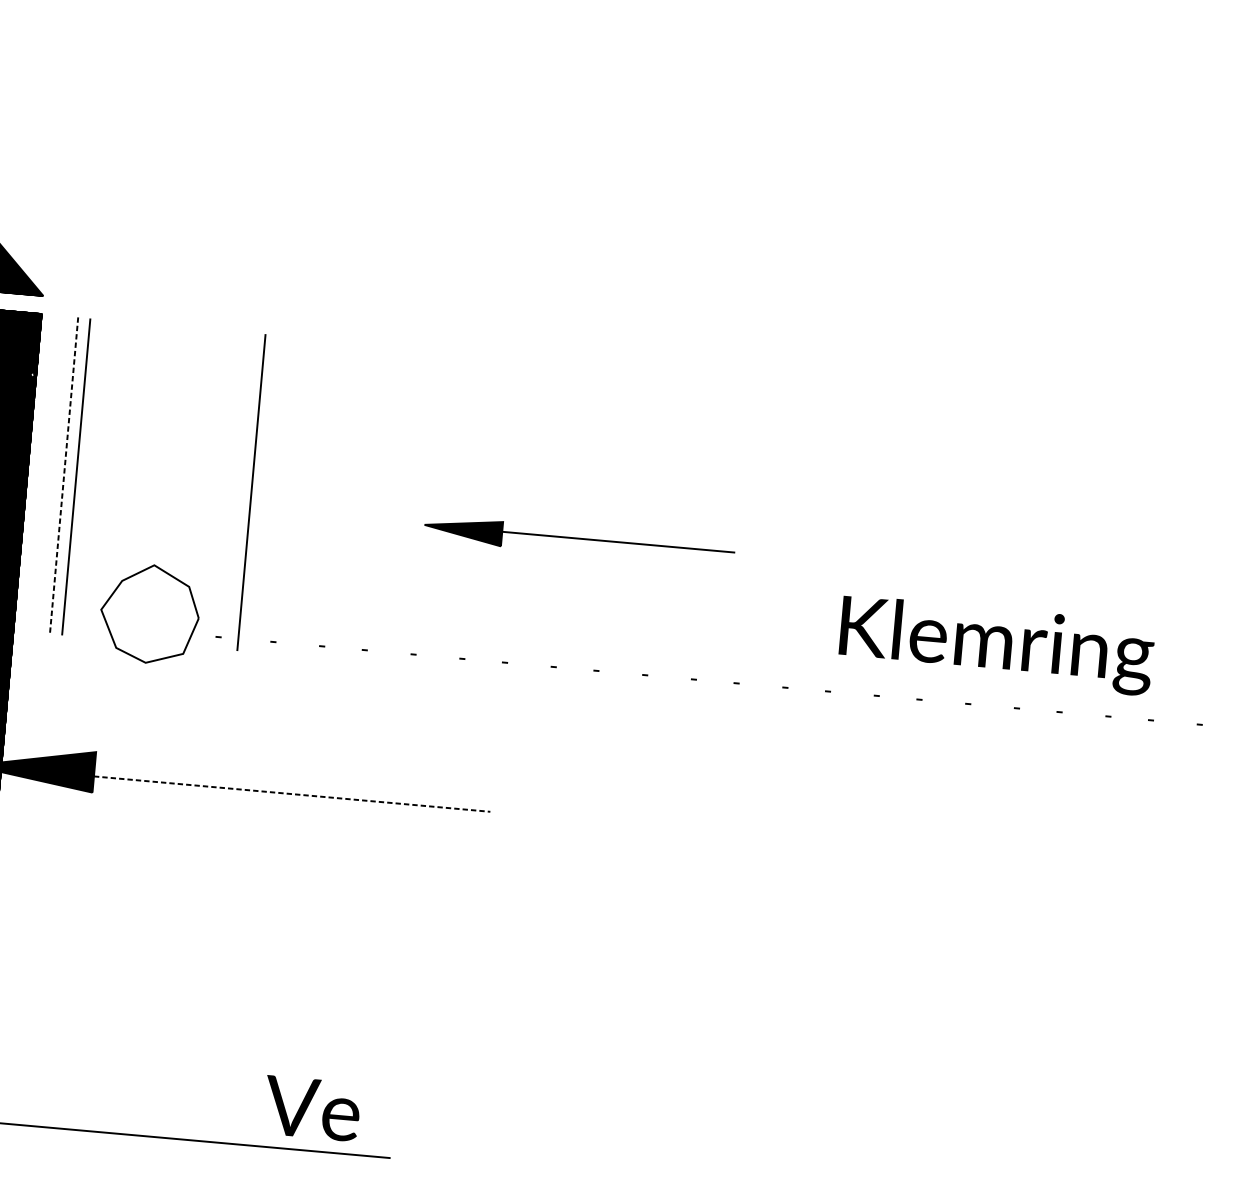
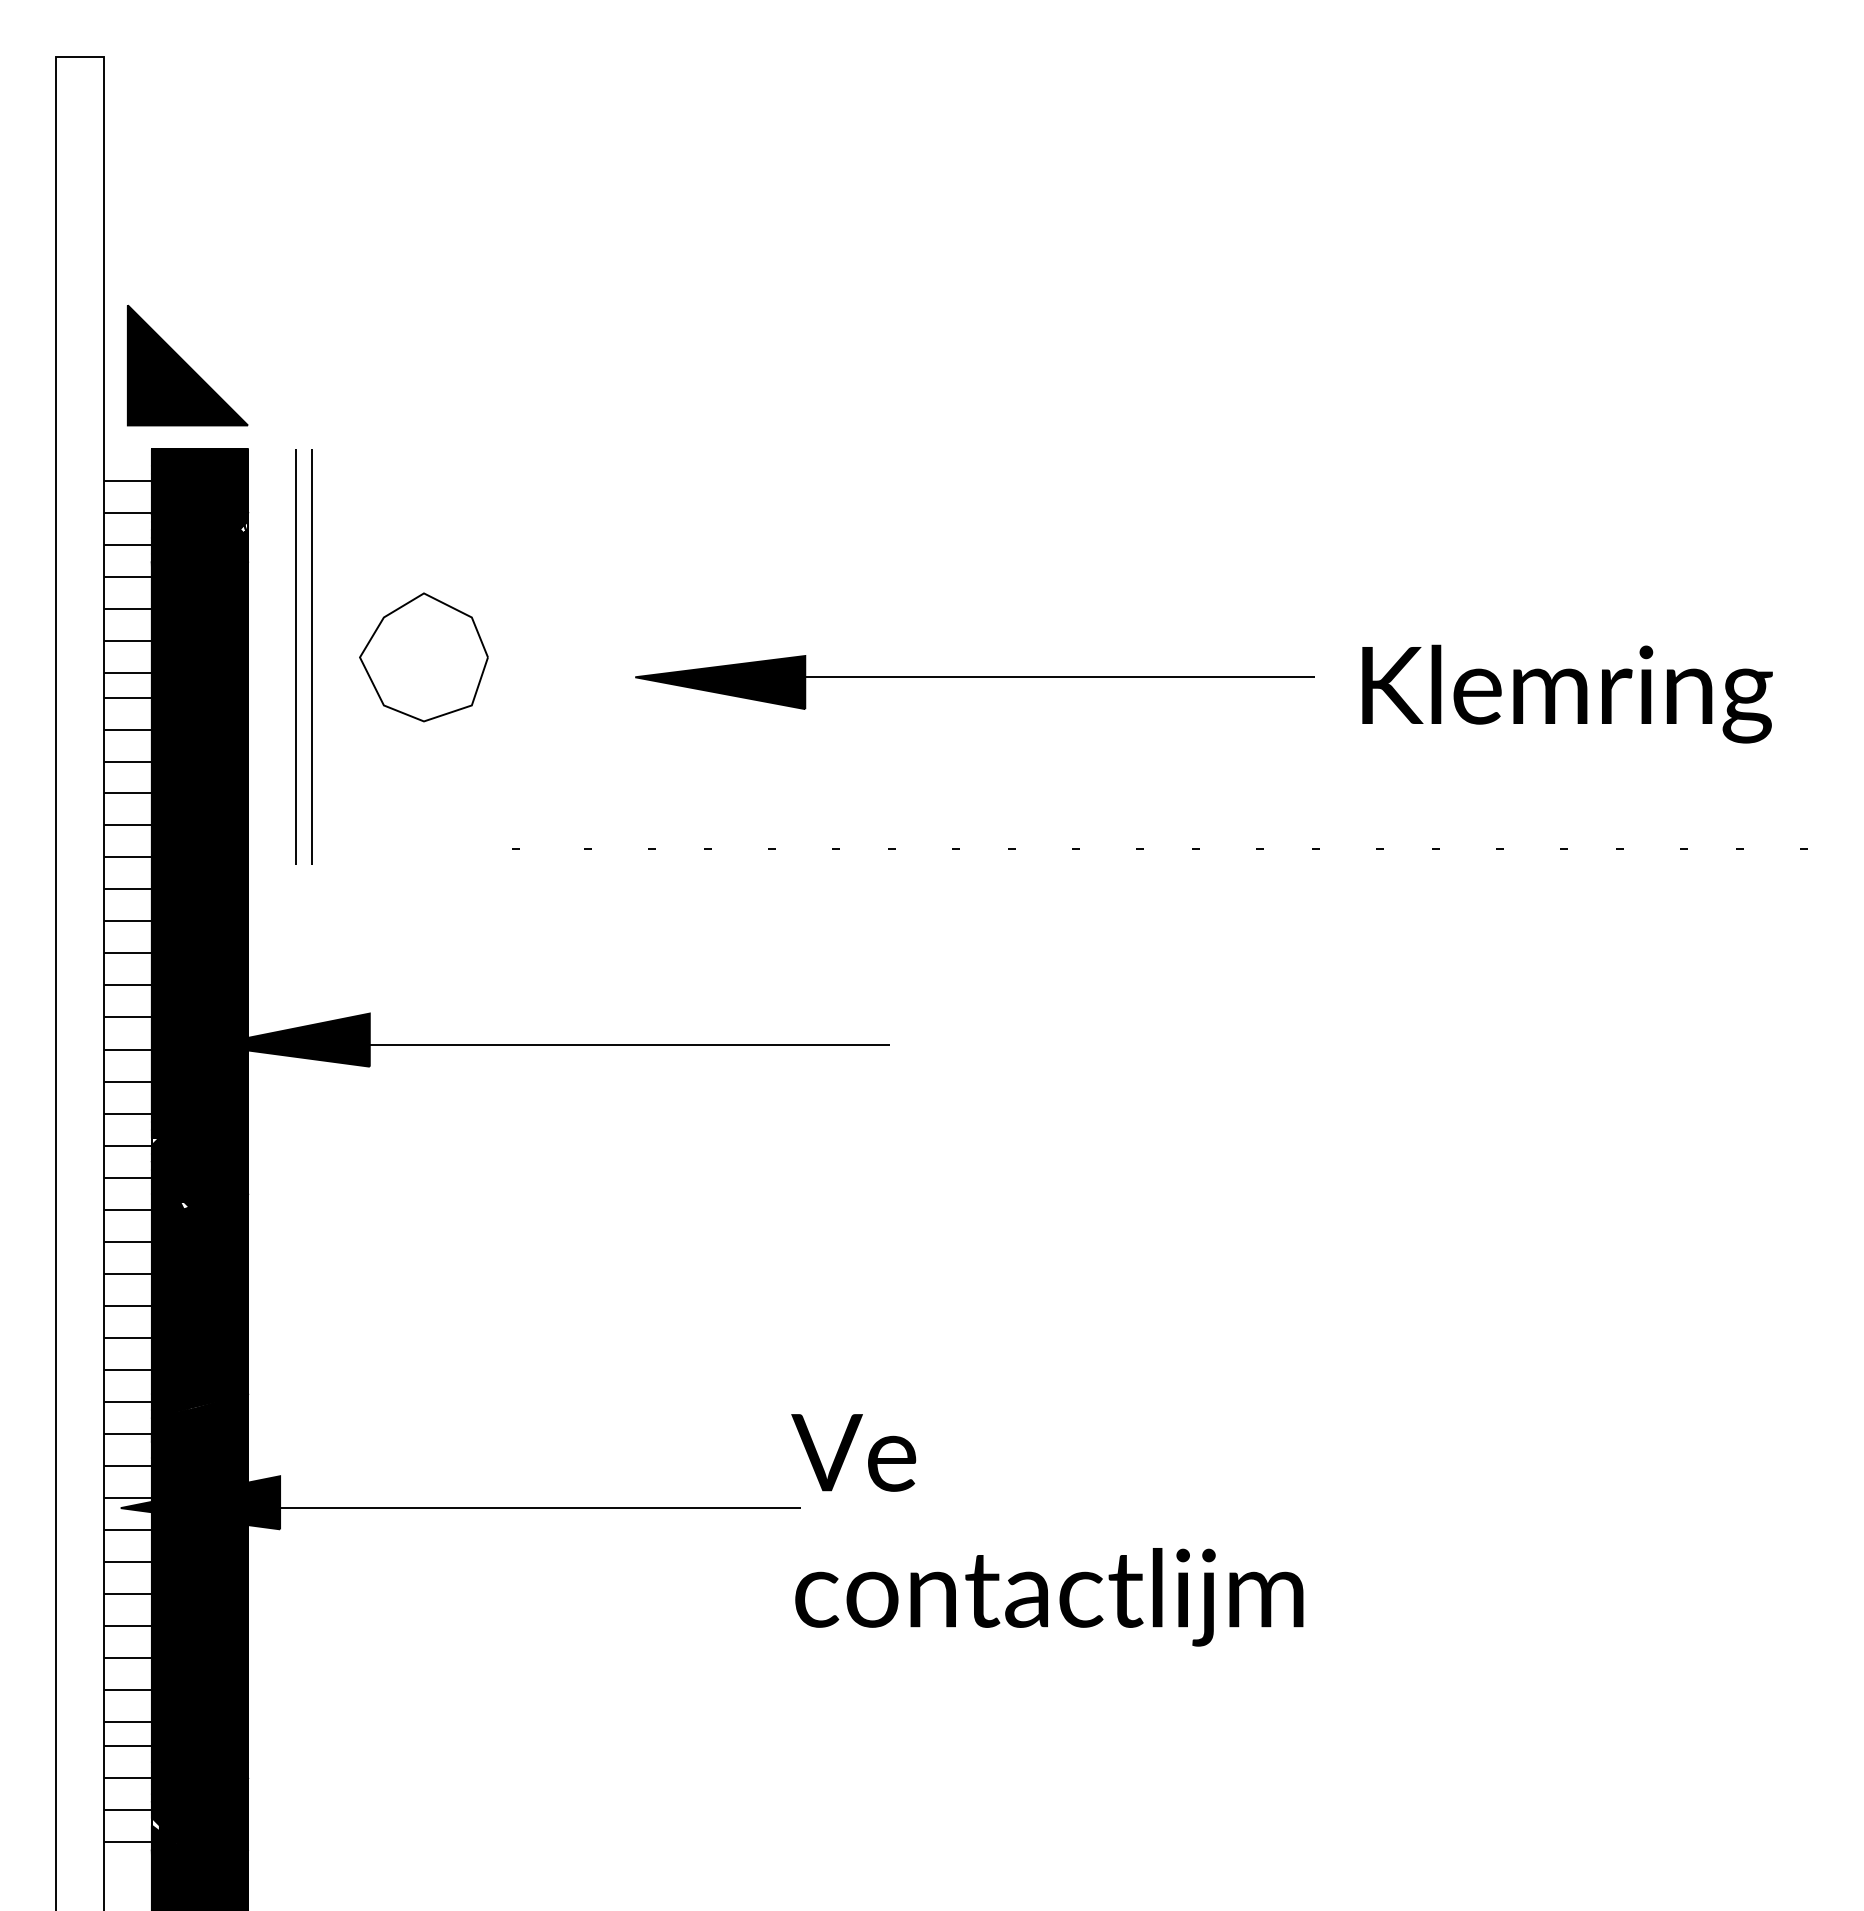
line: (63, 475) -> (295, 657), dashed -> solid
line: (251, 491) -> (541, 656), removed
part: (579, 541) -> (974, 682), size x1.67
part: (149, 614) -> (423, 657), moved
text: (996, 645) -> (1567, 693), moved
line: (292, 794) -> (630, 1045), dashed -> solid
text: (312, 1108) -> (853, 1452), moved

